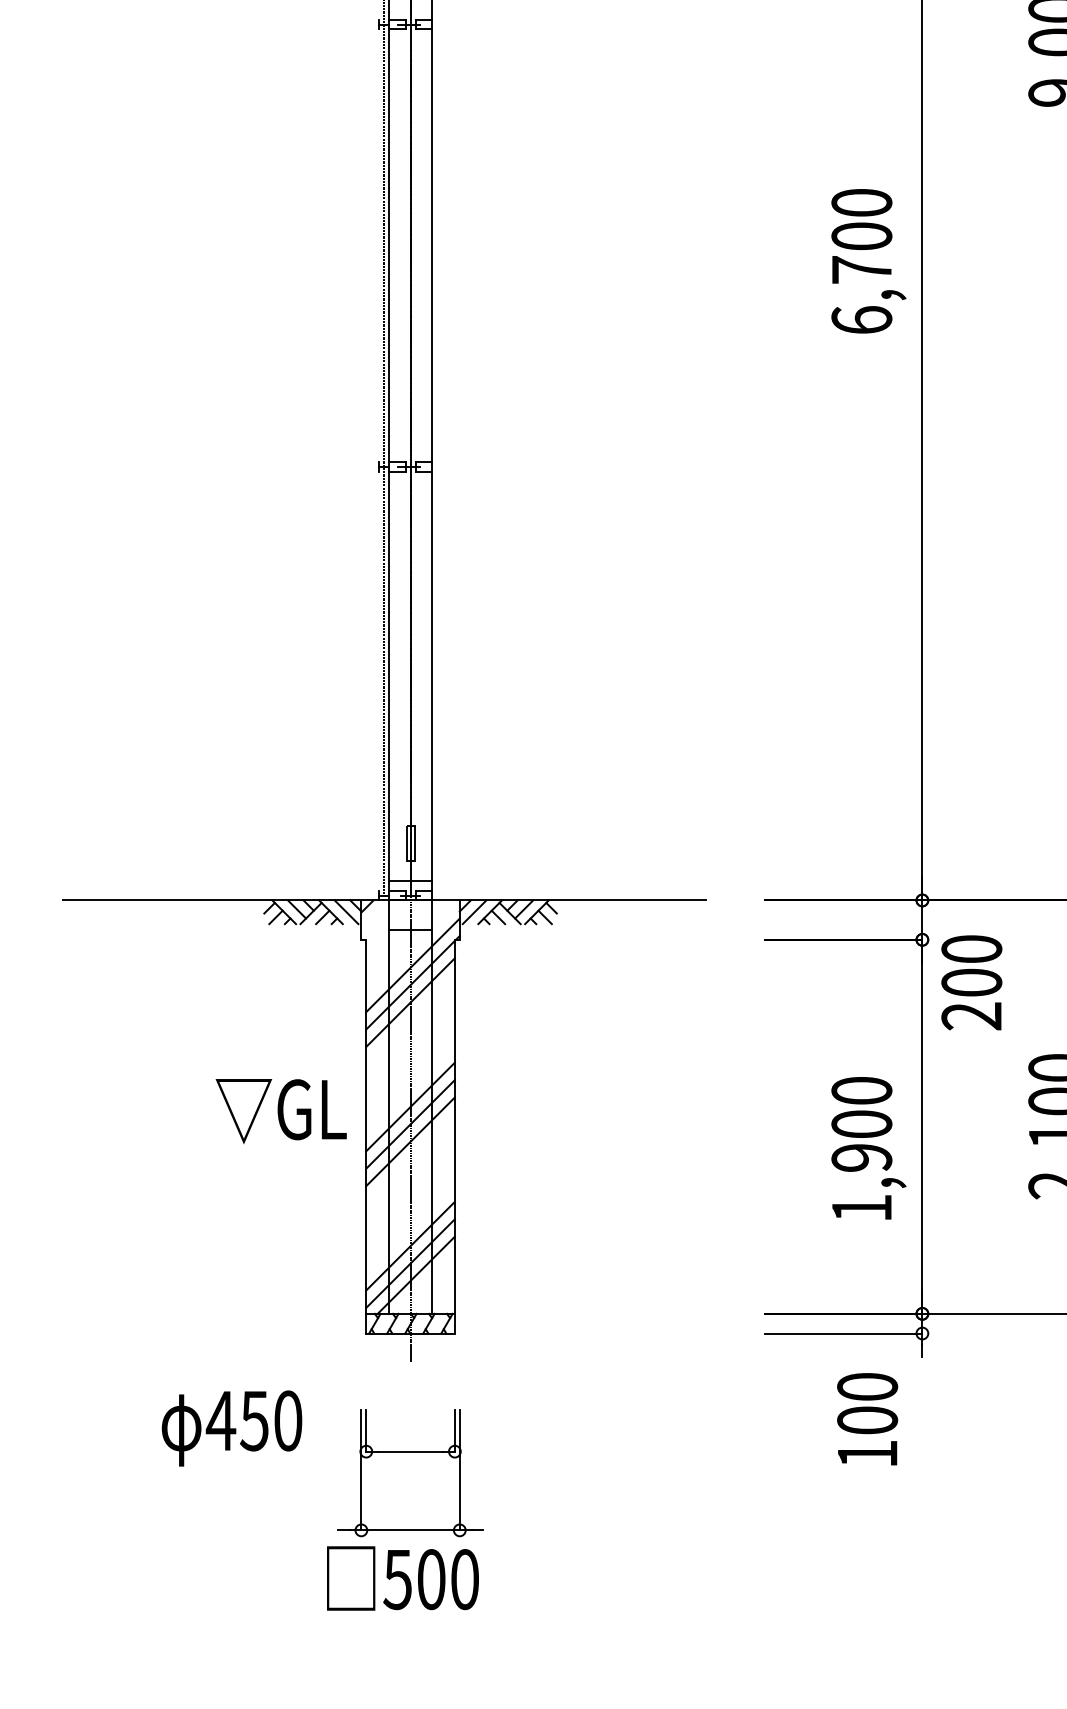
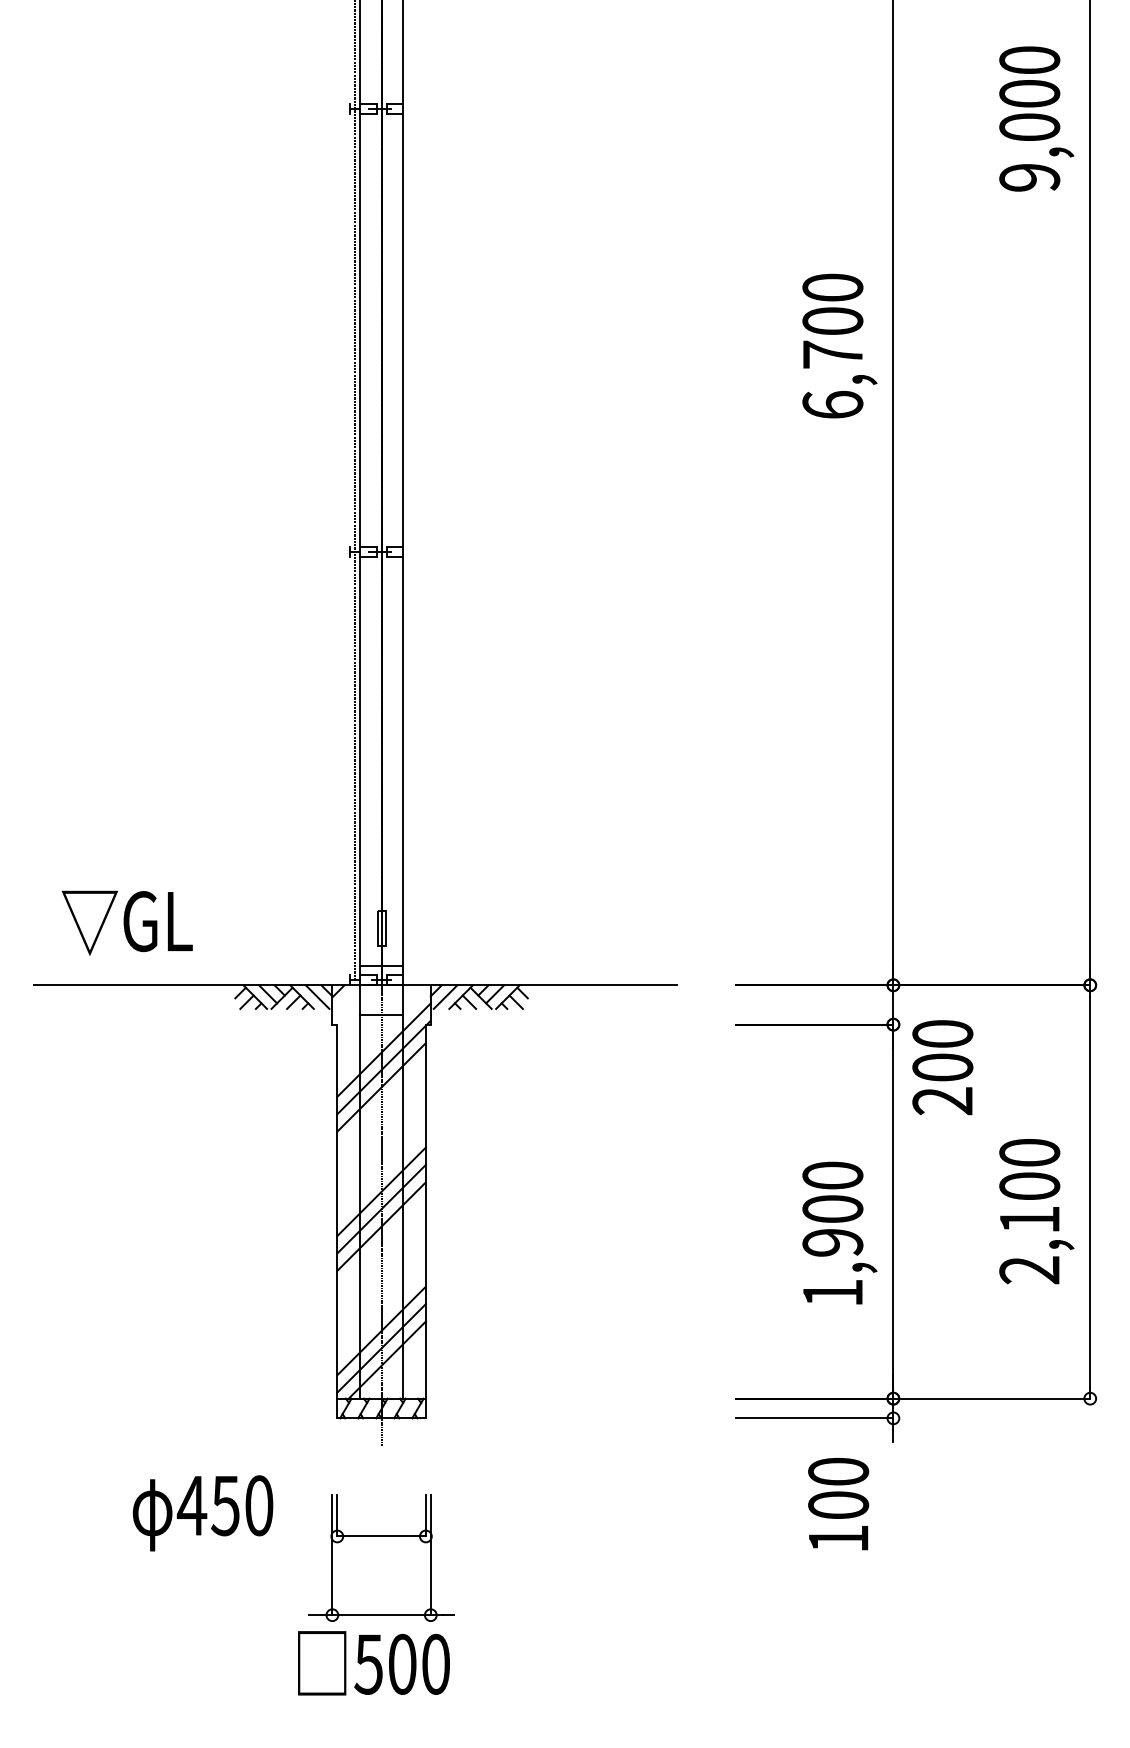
text: (280, 1110) -> (126, 922), moved

